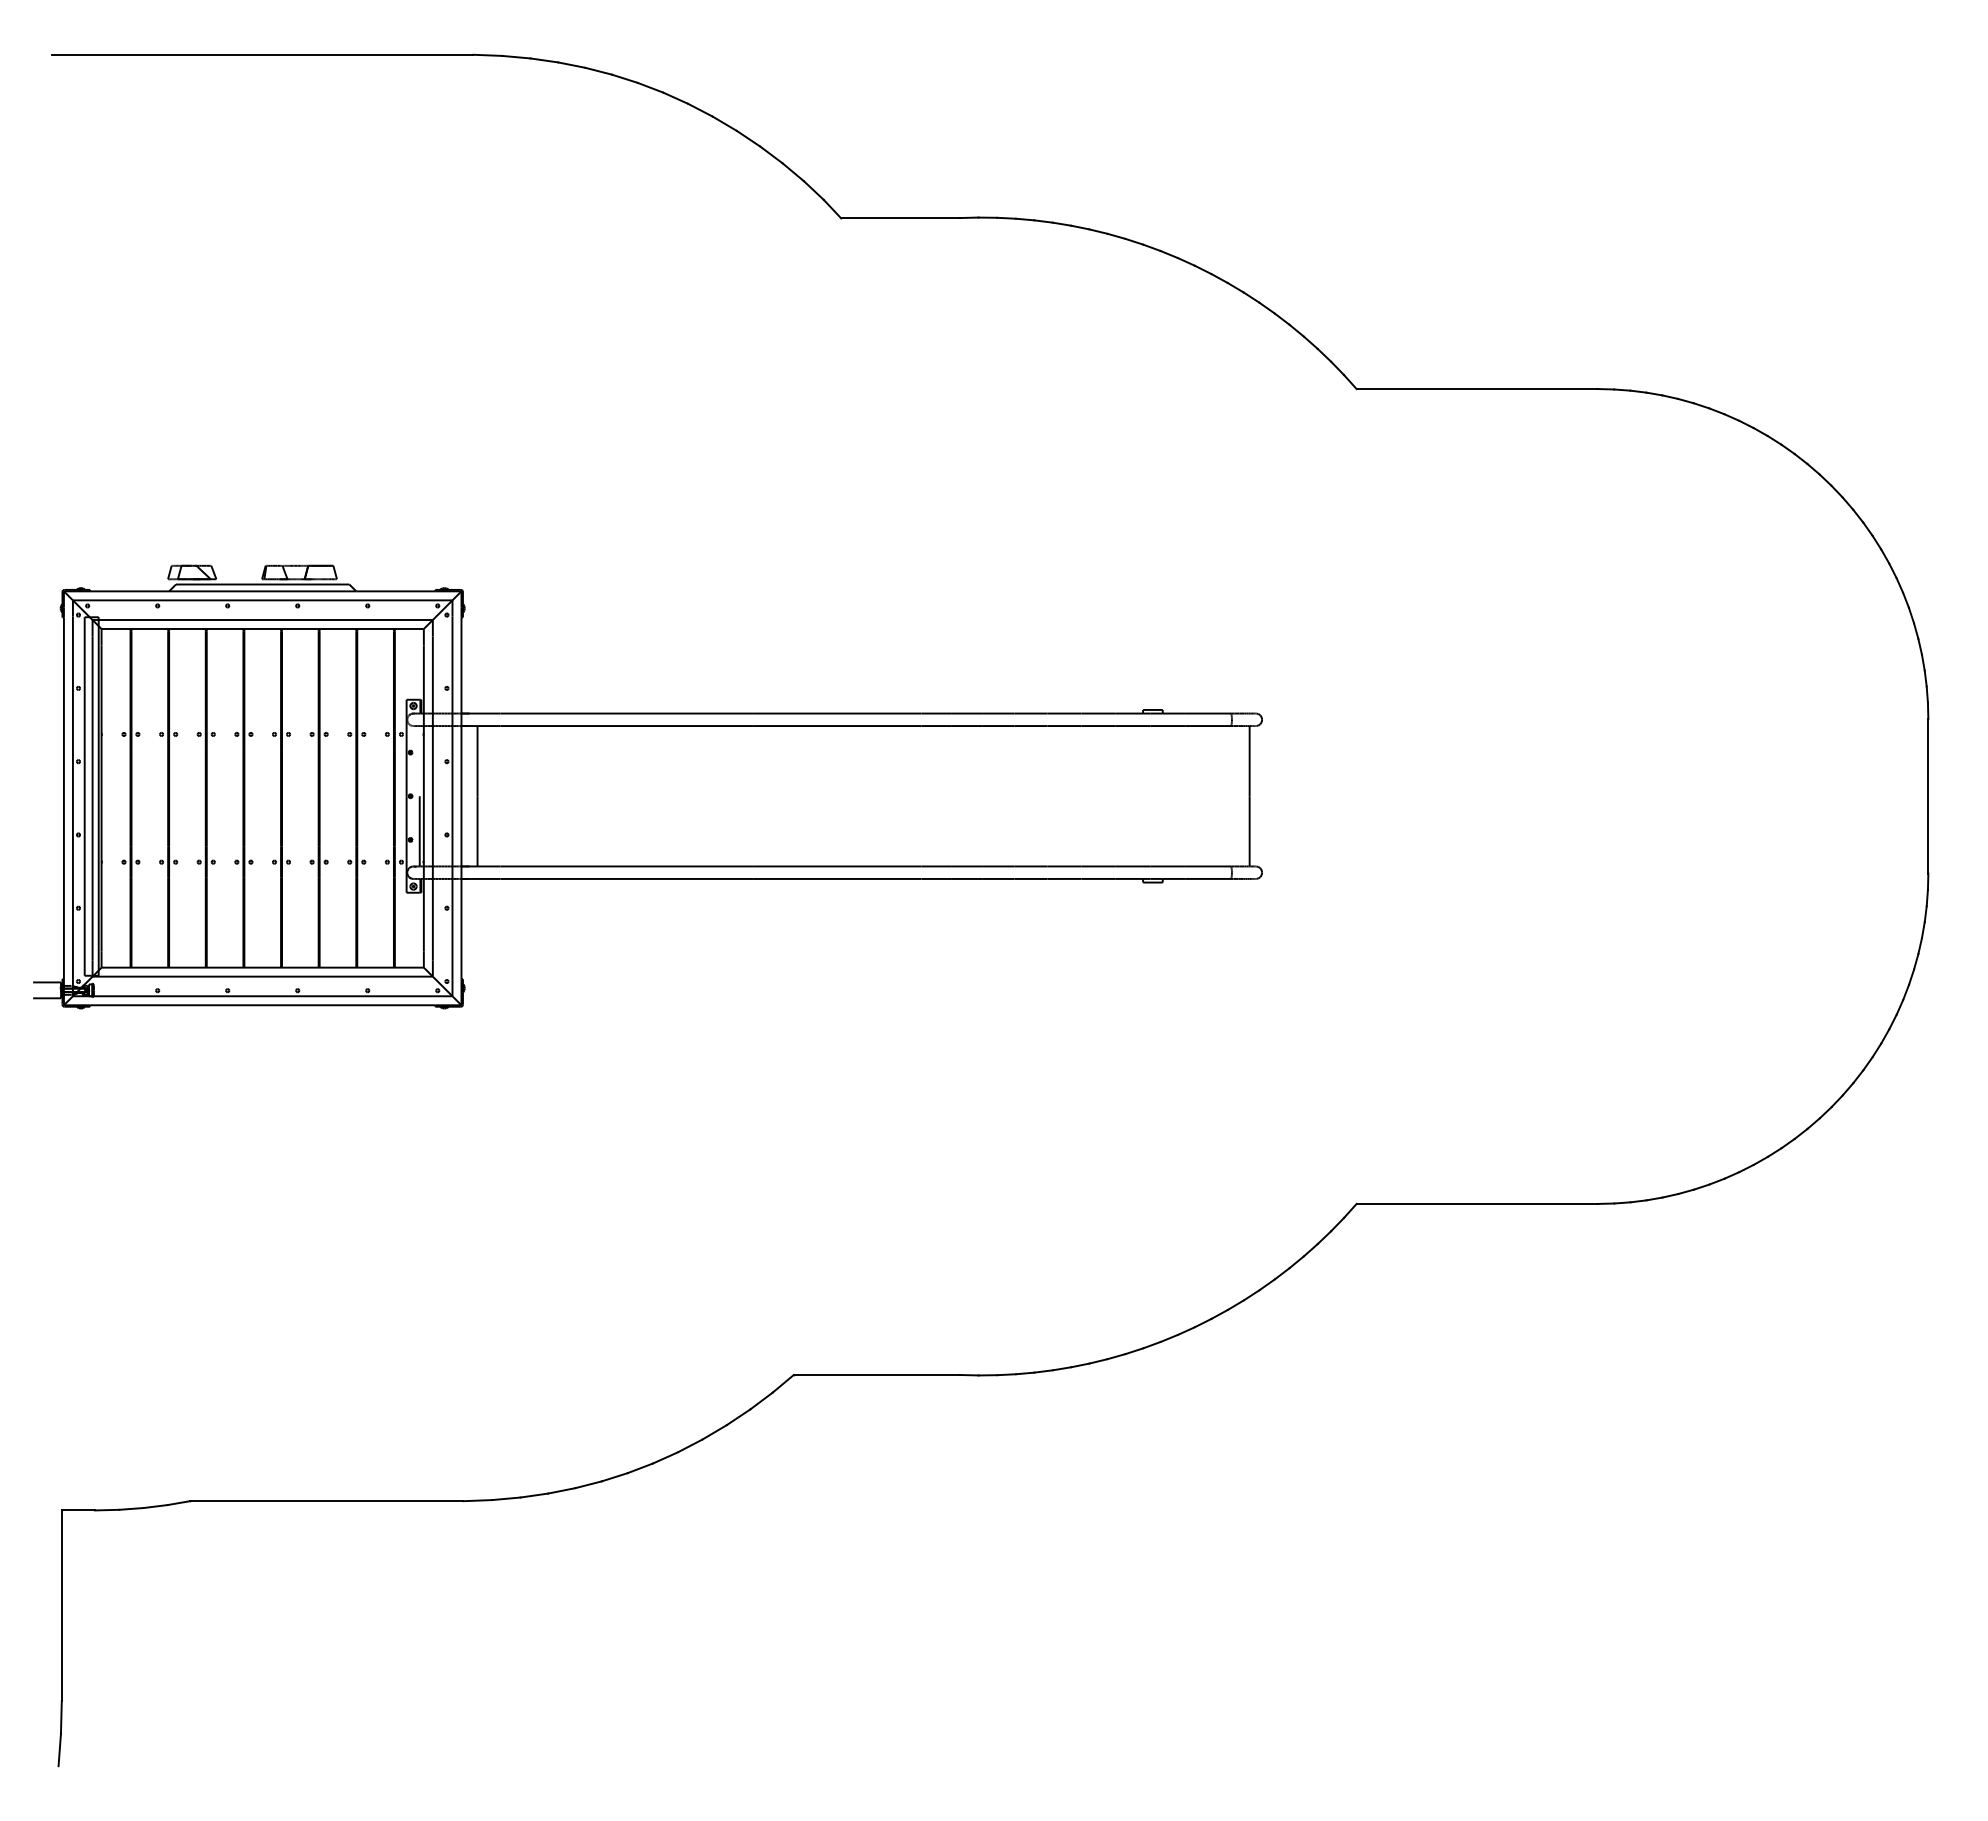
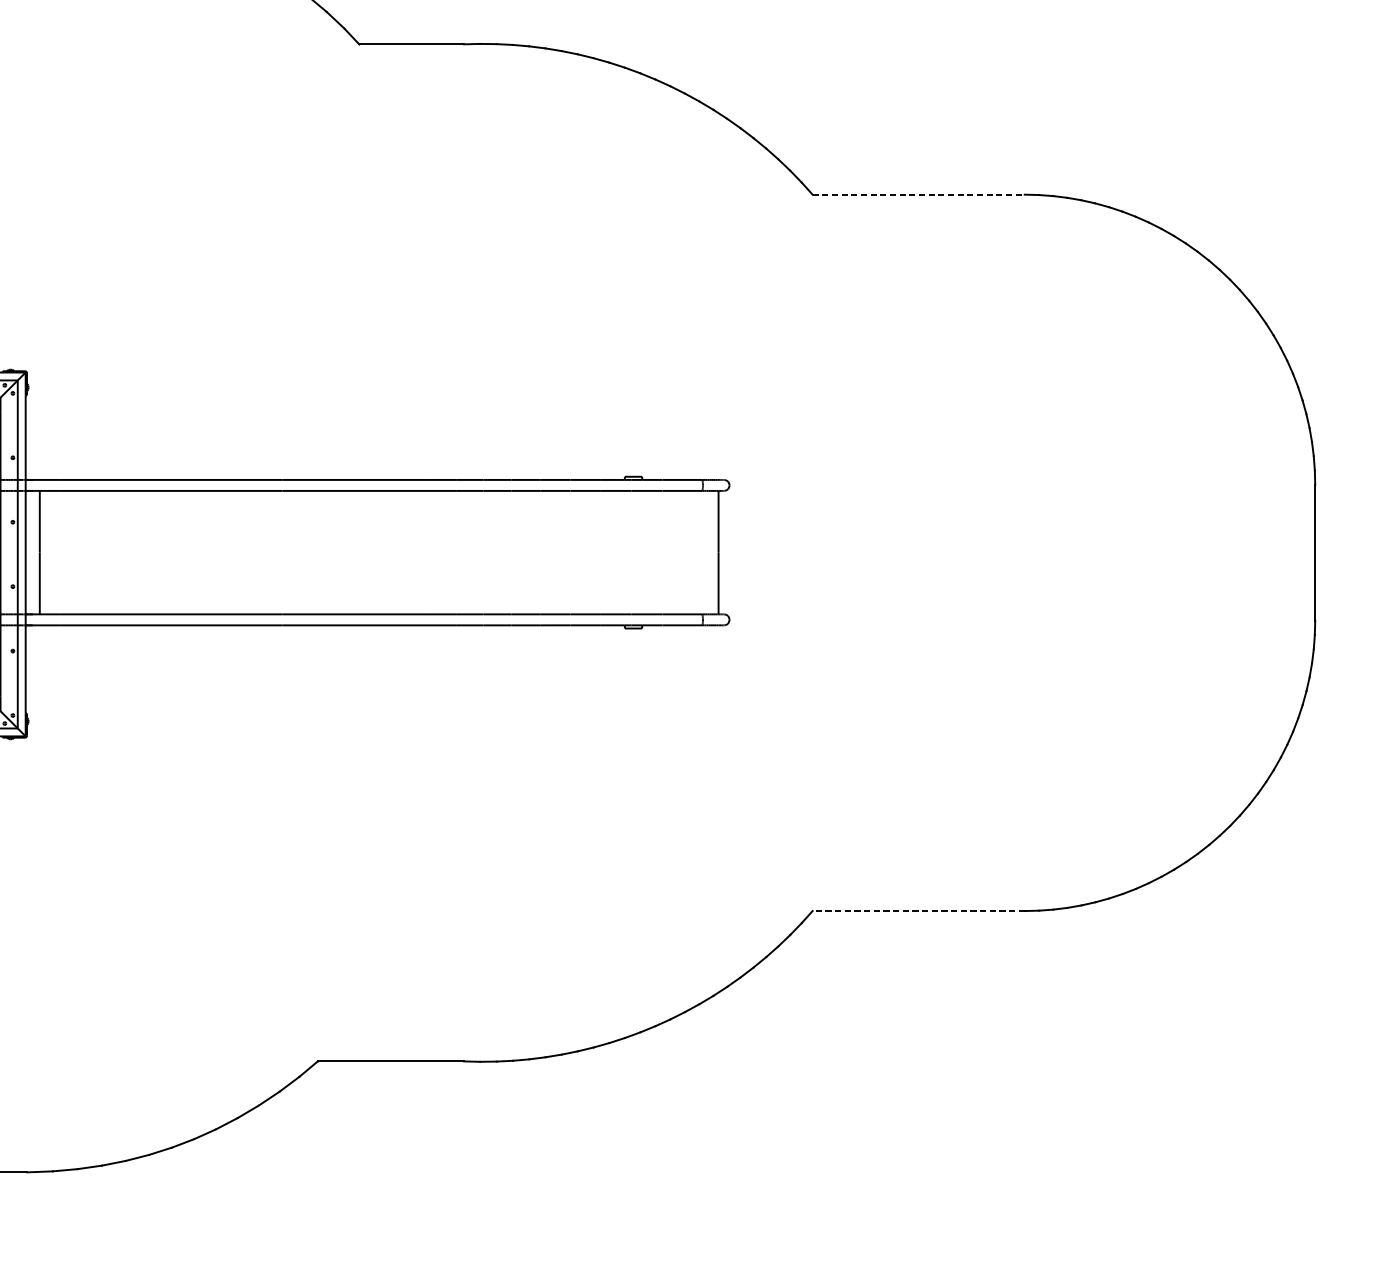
line: (1477, 389) -> (918, 195), solid -> dashed
line: (1477, 1203) -> (918, 910), solid -> dashed

